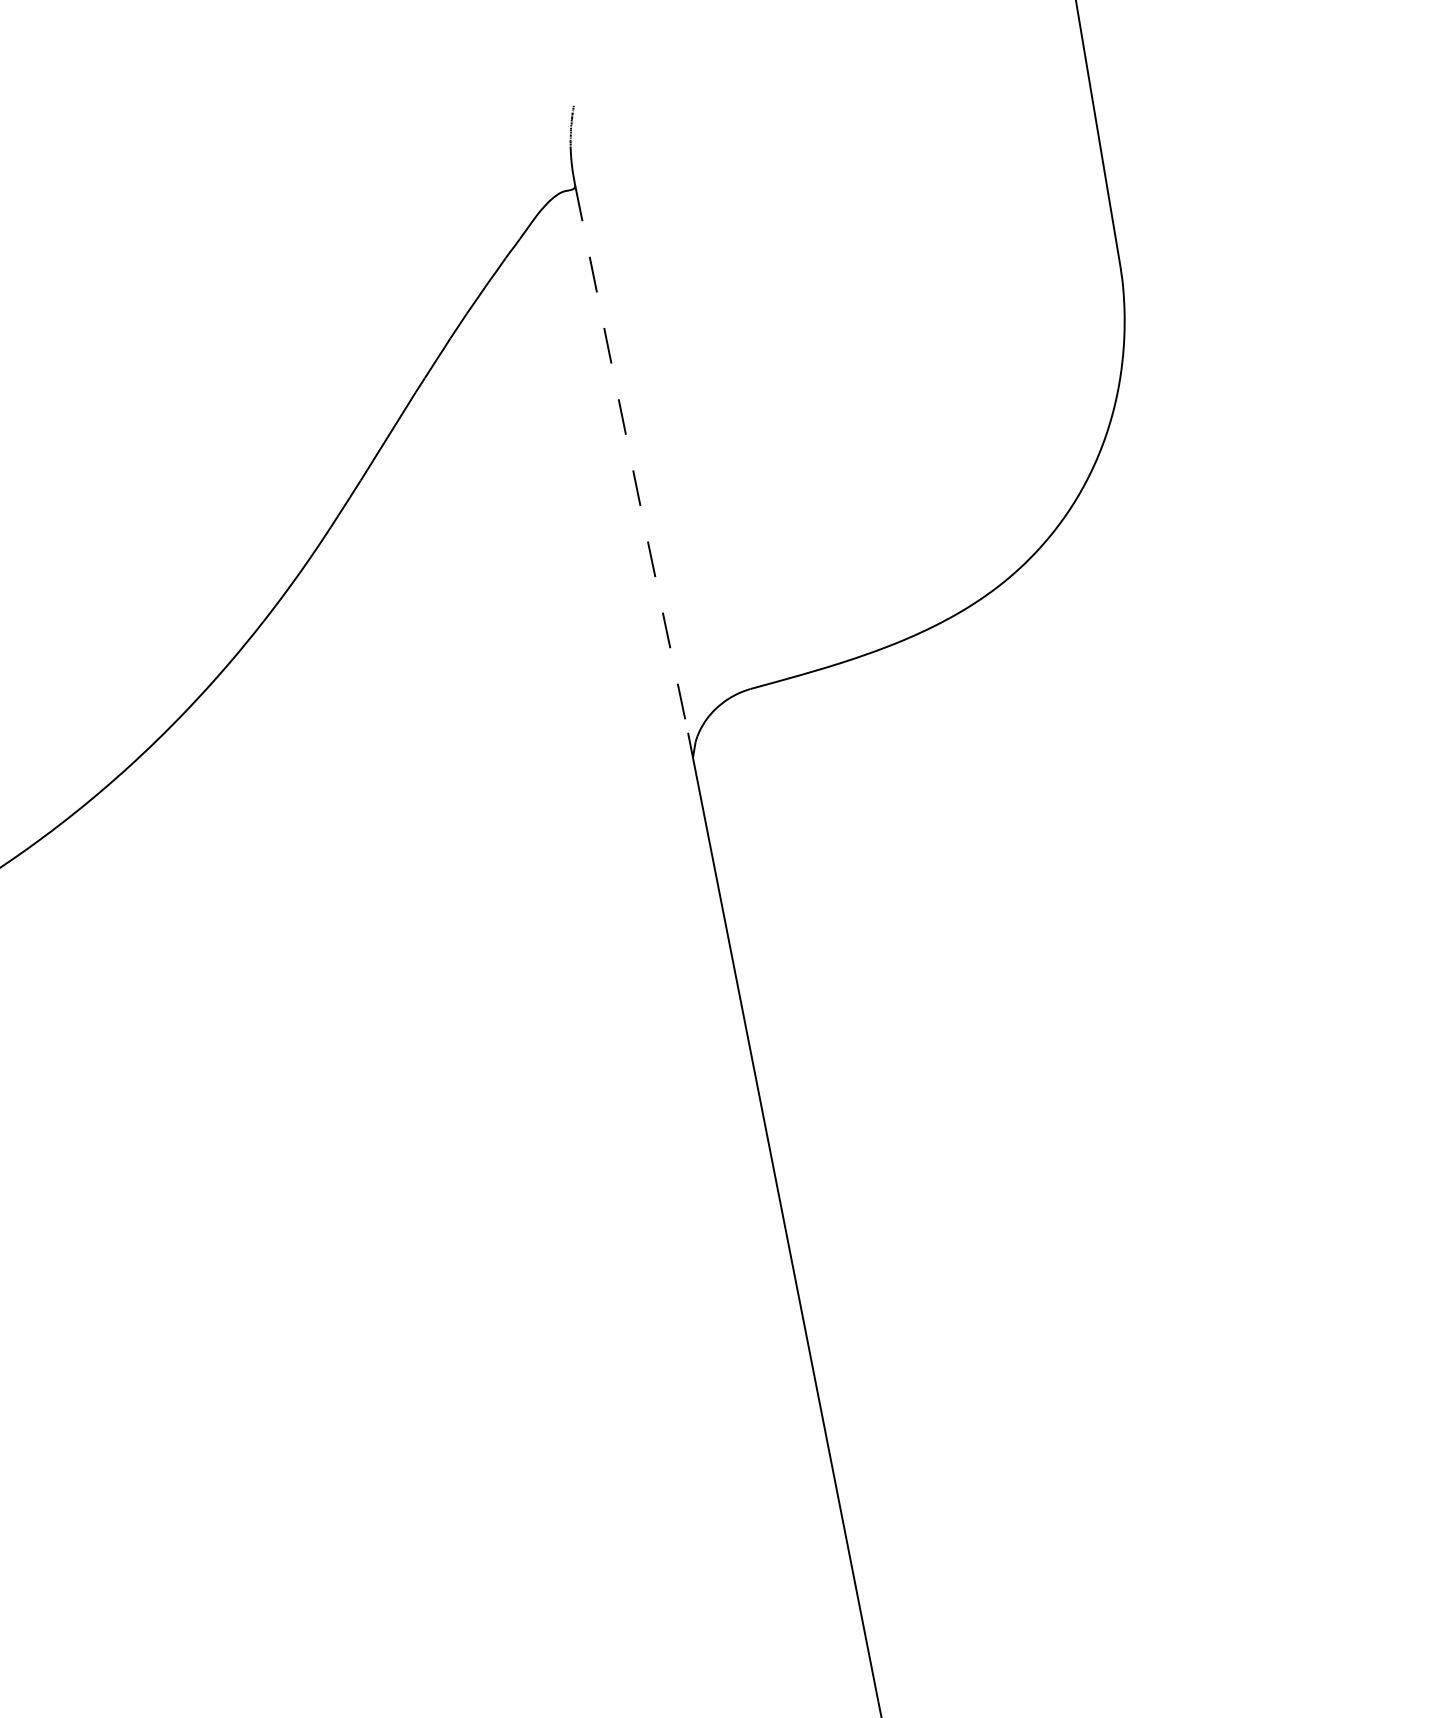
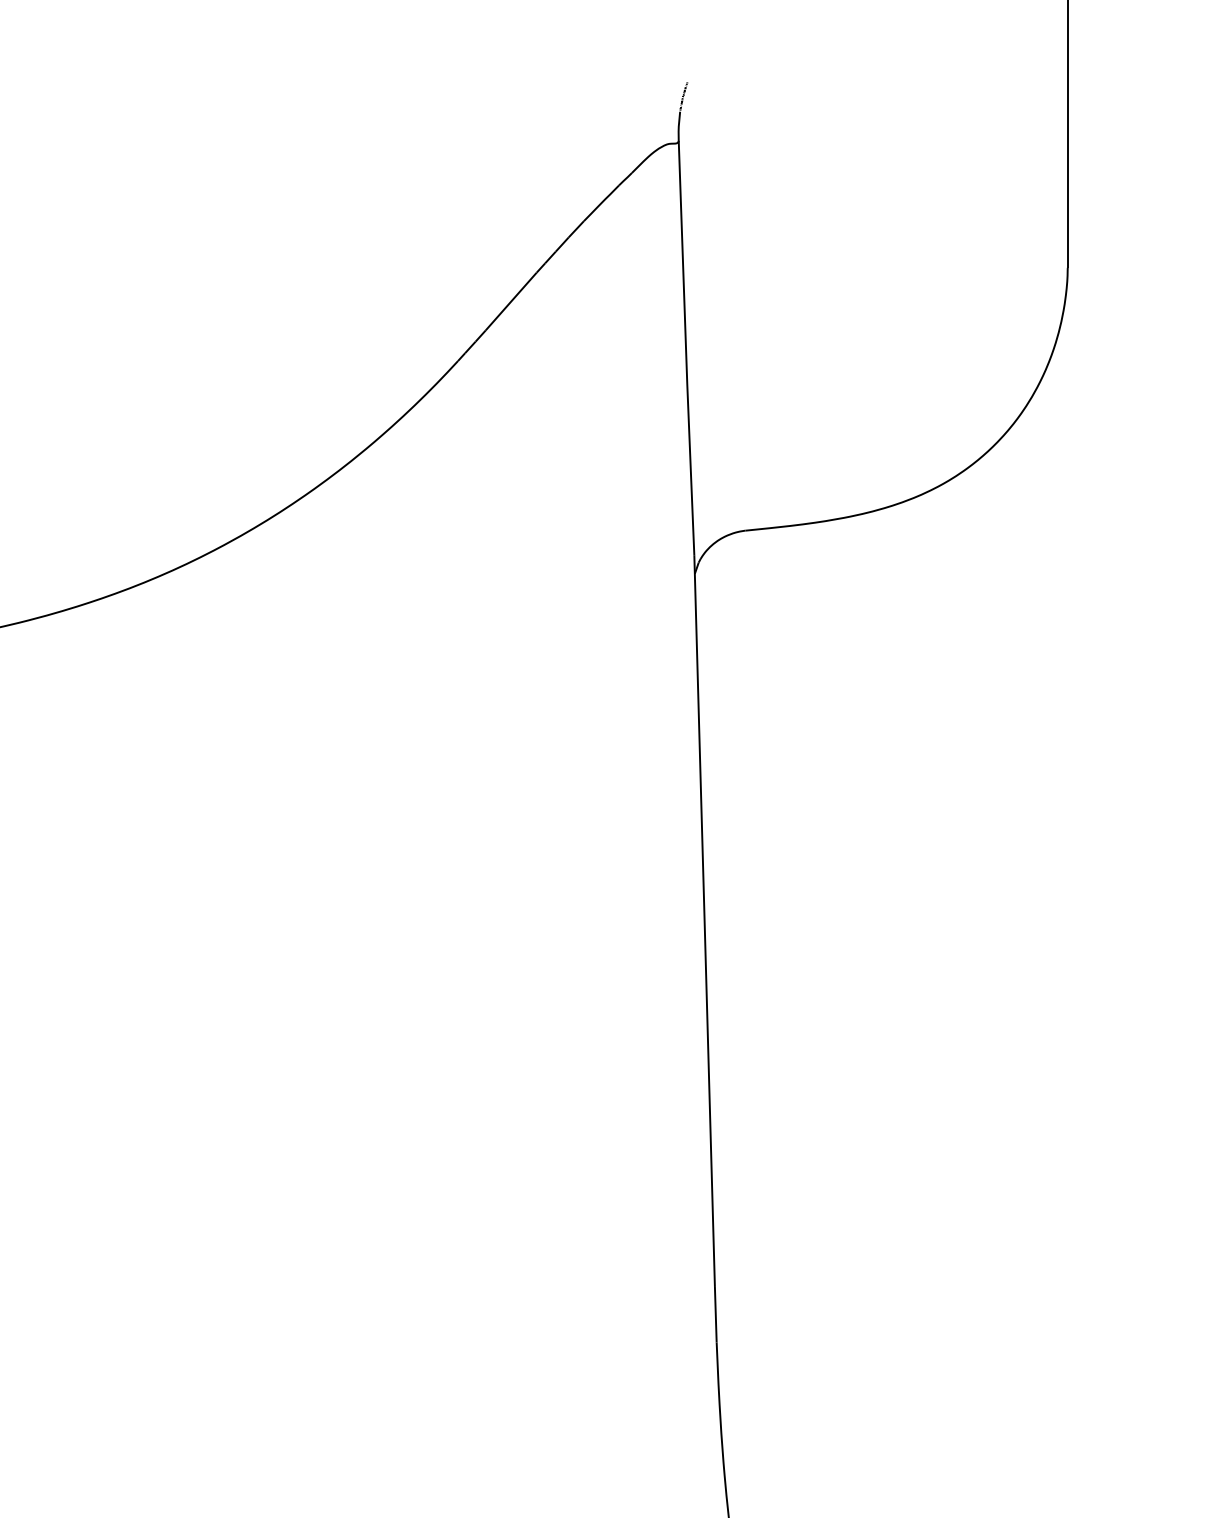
line: (631, 459) -> (686, 348), dashed -> solid

